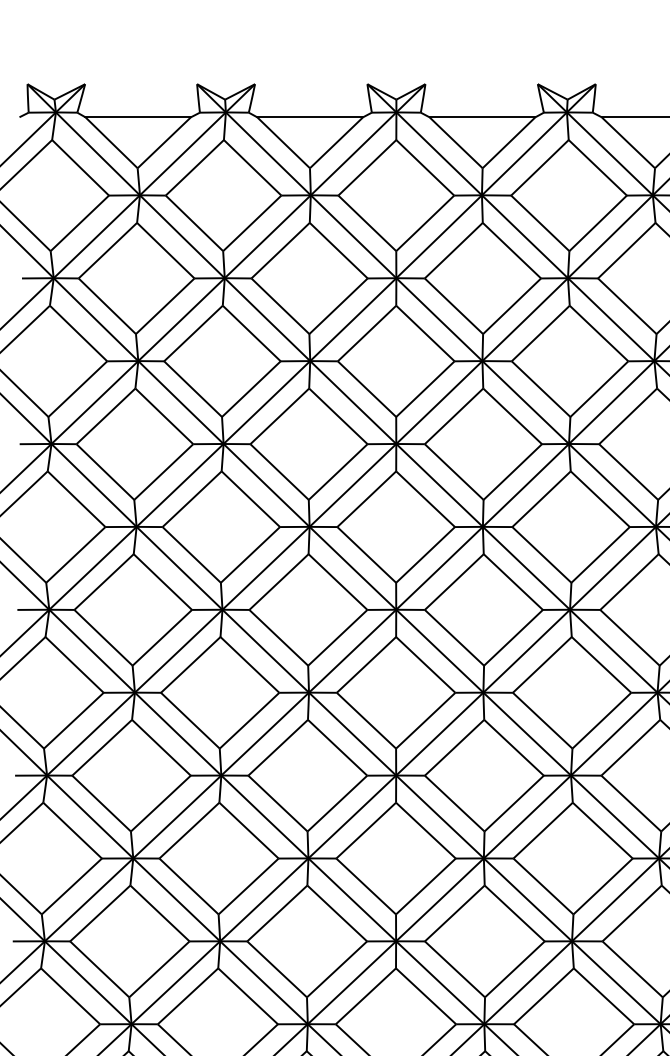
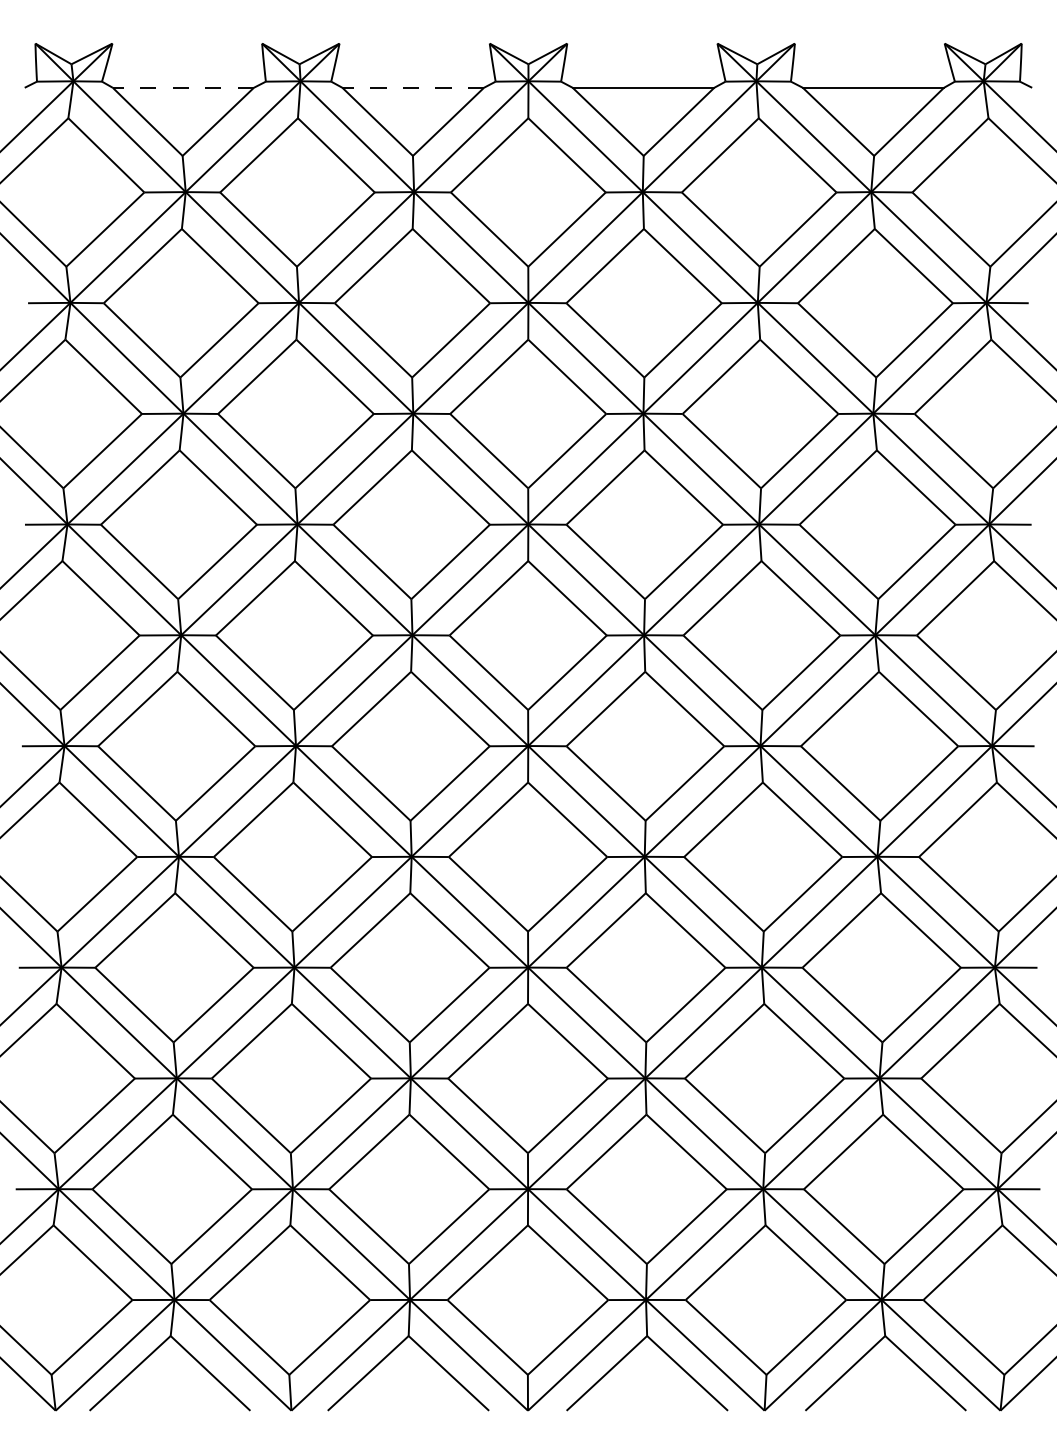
line: (138, 117) -> (183, 87), solid -> dashed
line: (310, 117) -> (413, 87), solid -> dashed

